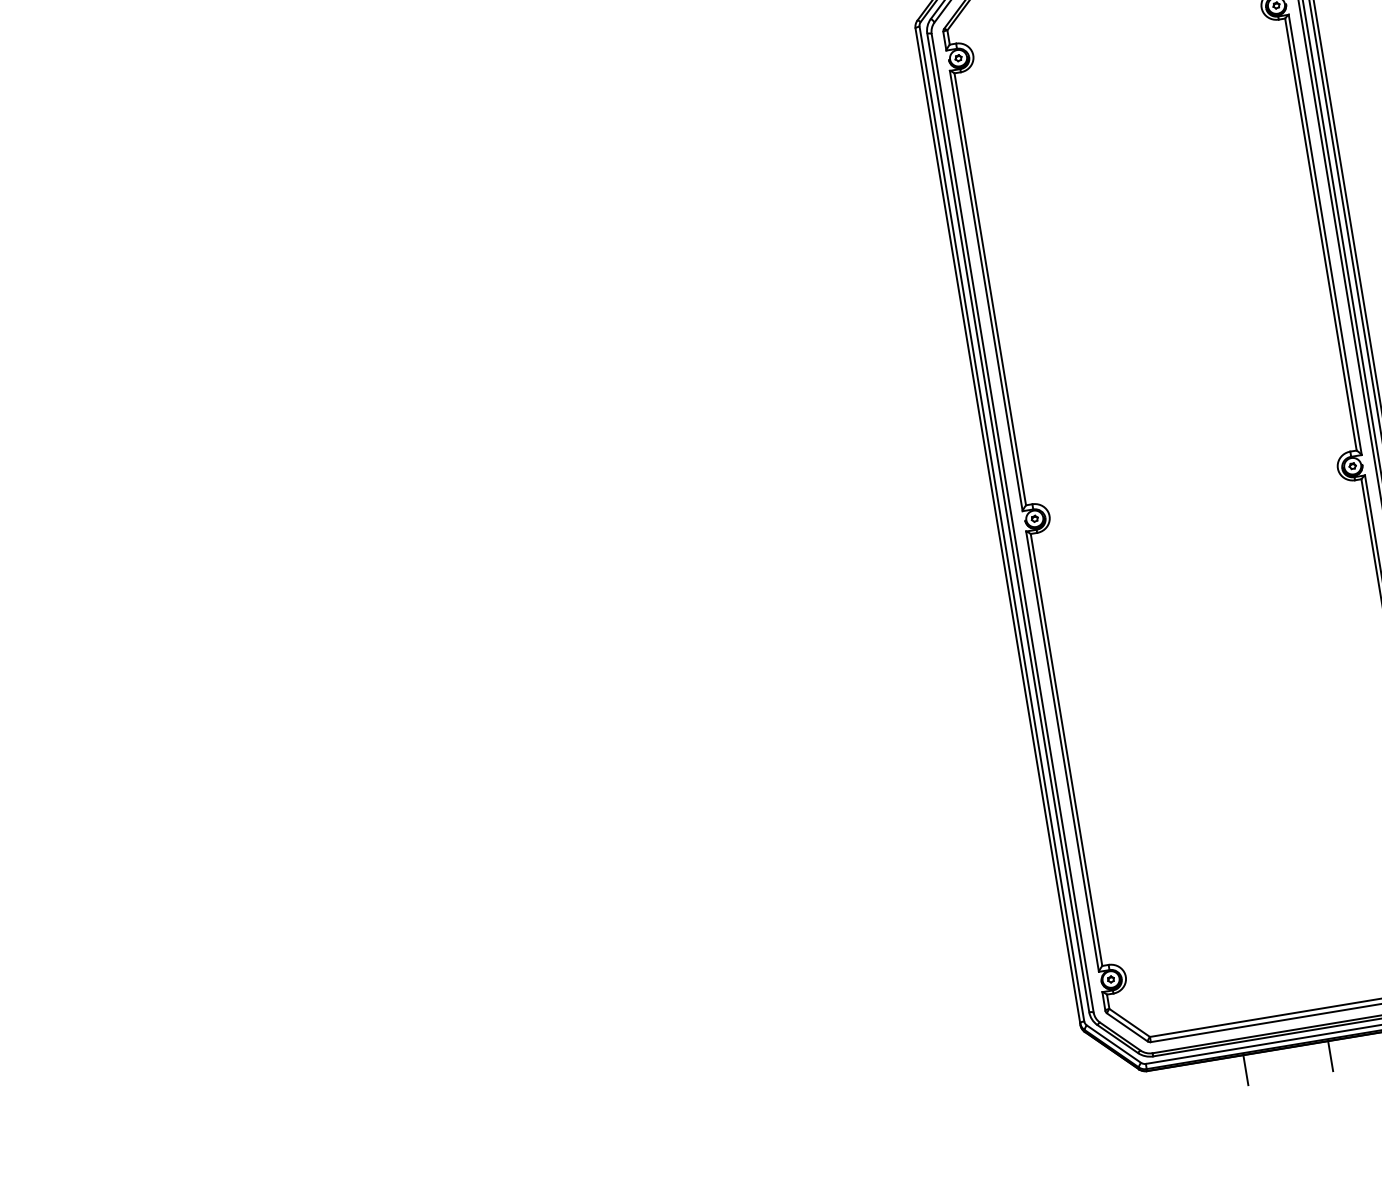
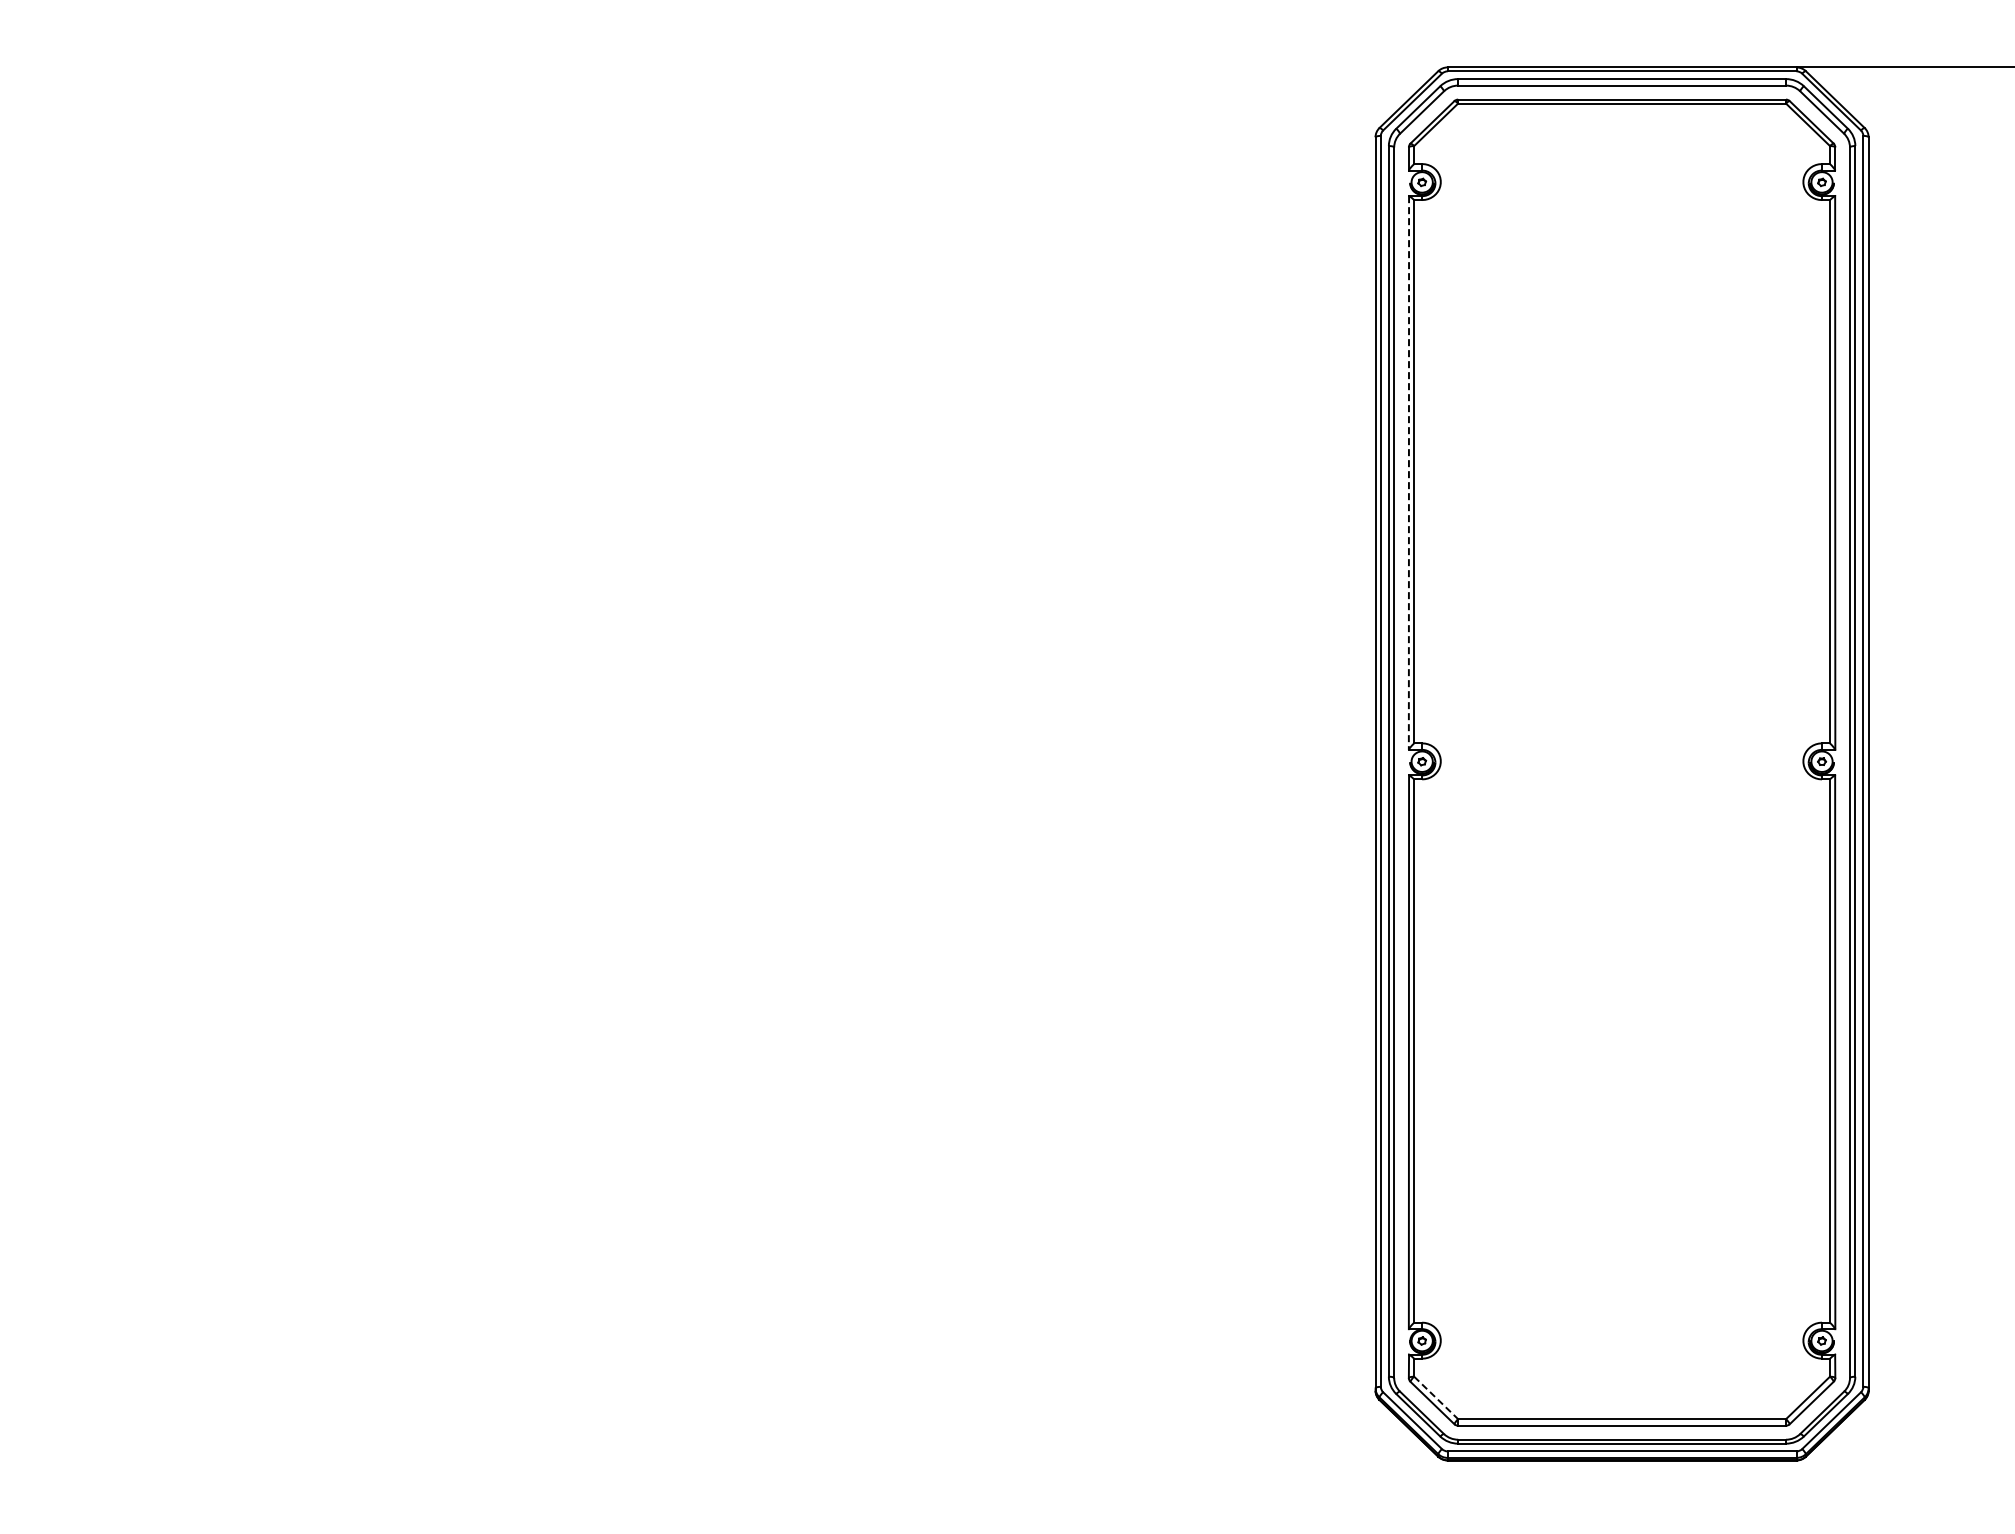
line: (985, 291) -> (1408, 473), solid -> dashed
line: (1129, 1022) -> (1436, 1397), solid -> dashed
line: (1330, 1056) -> (1675, 1479), removed
line: (1245, 1070) -> (1568, 1479), removed

